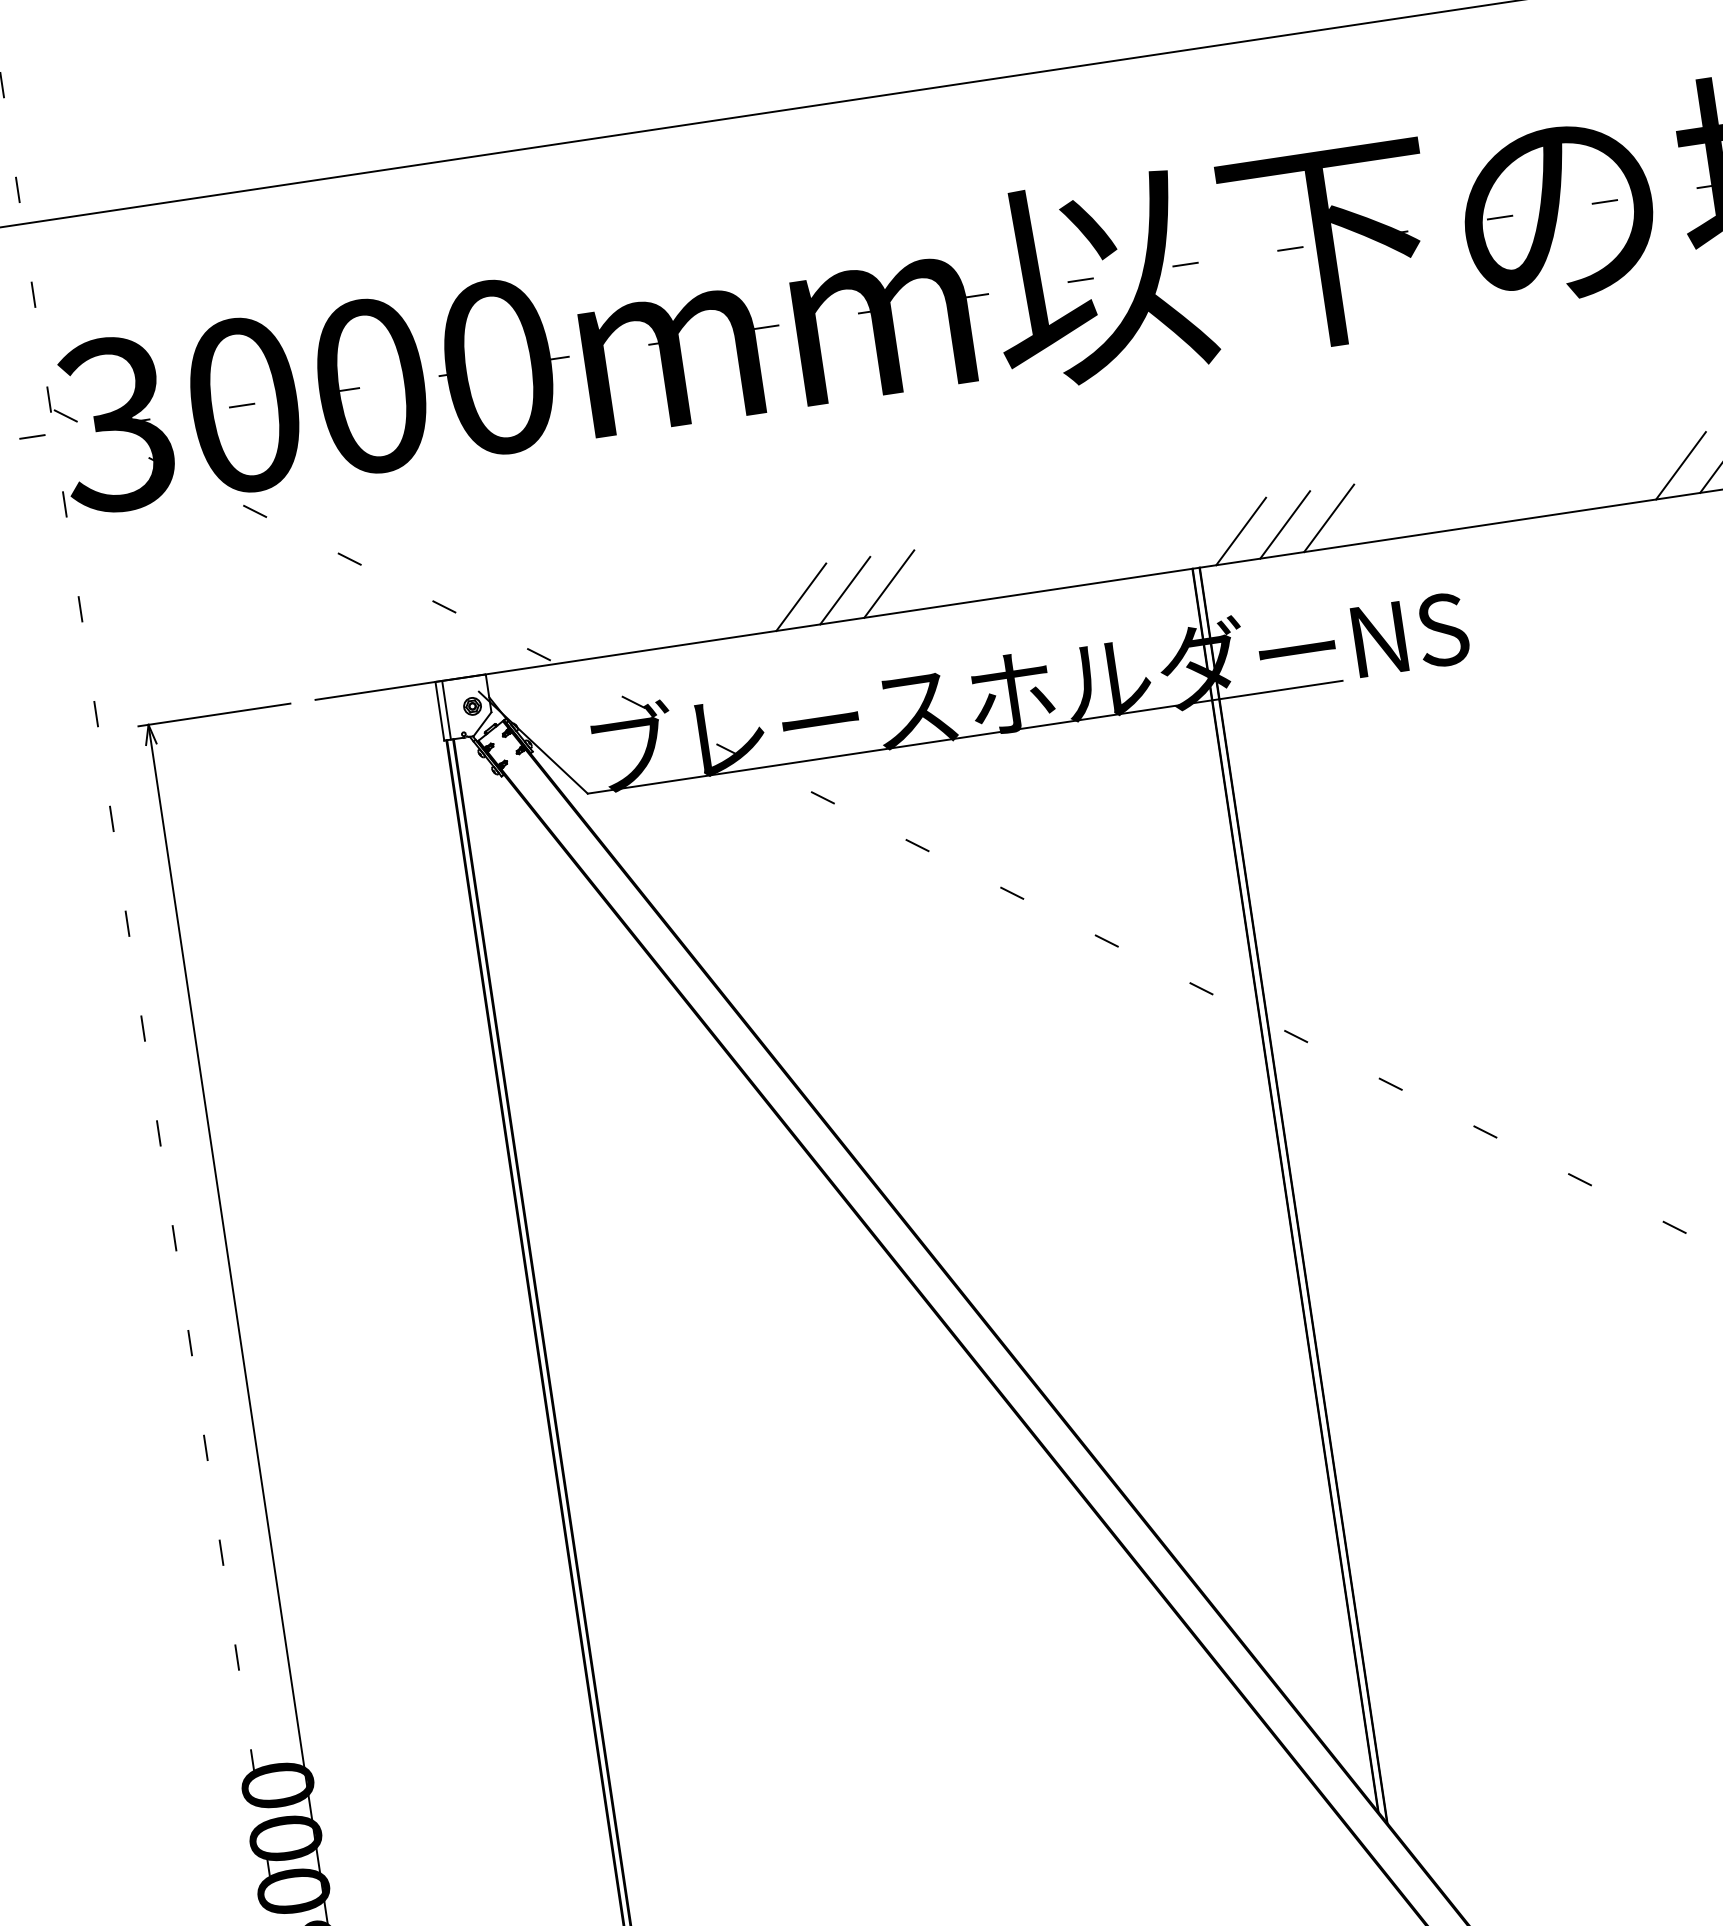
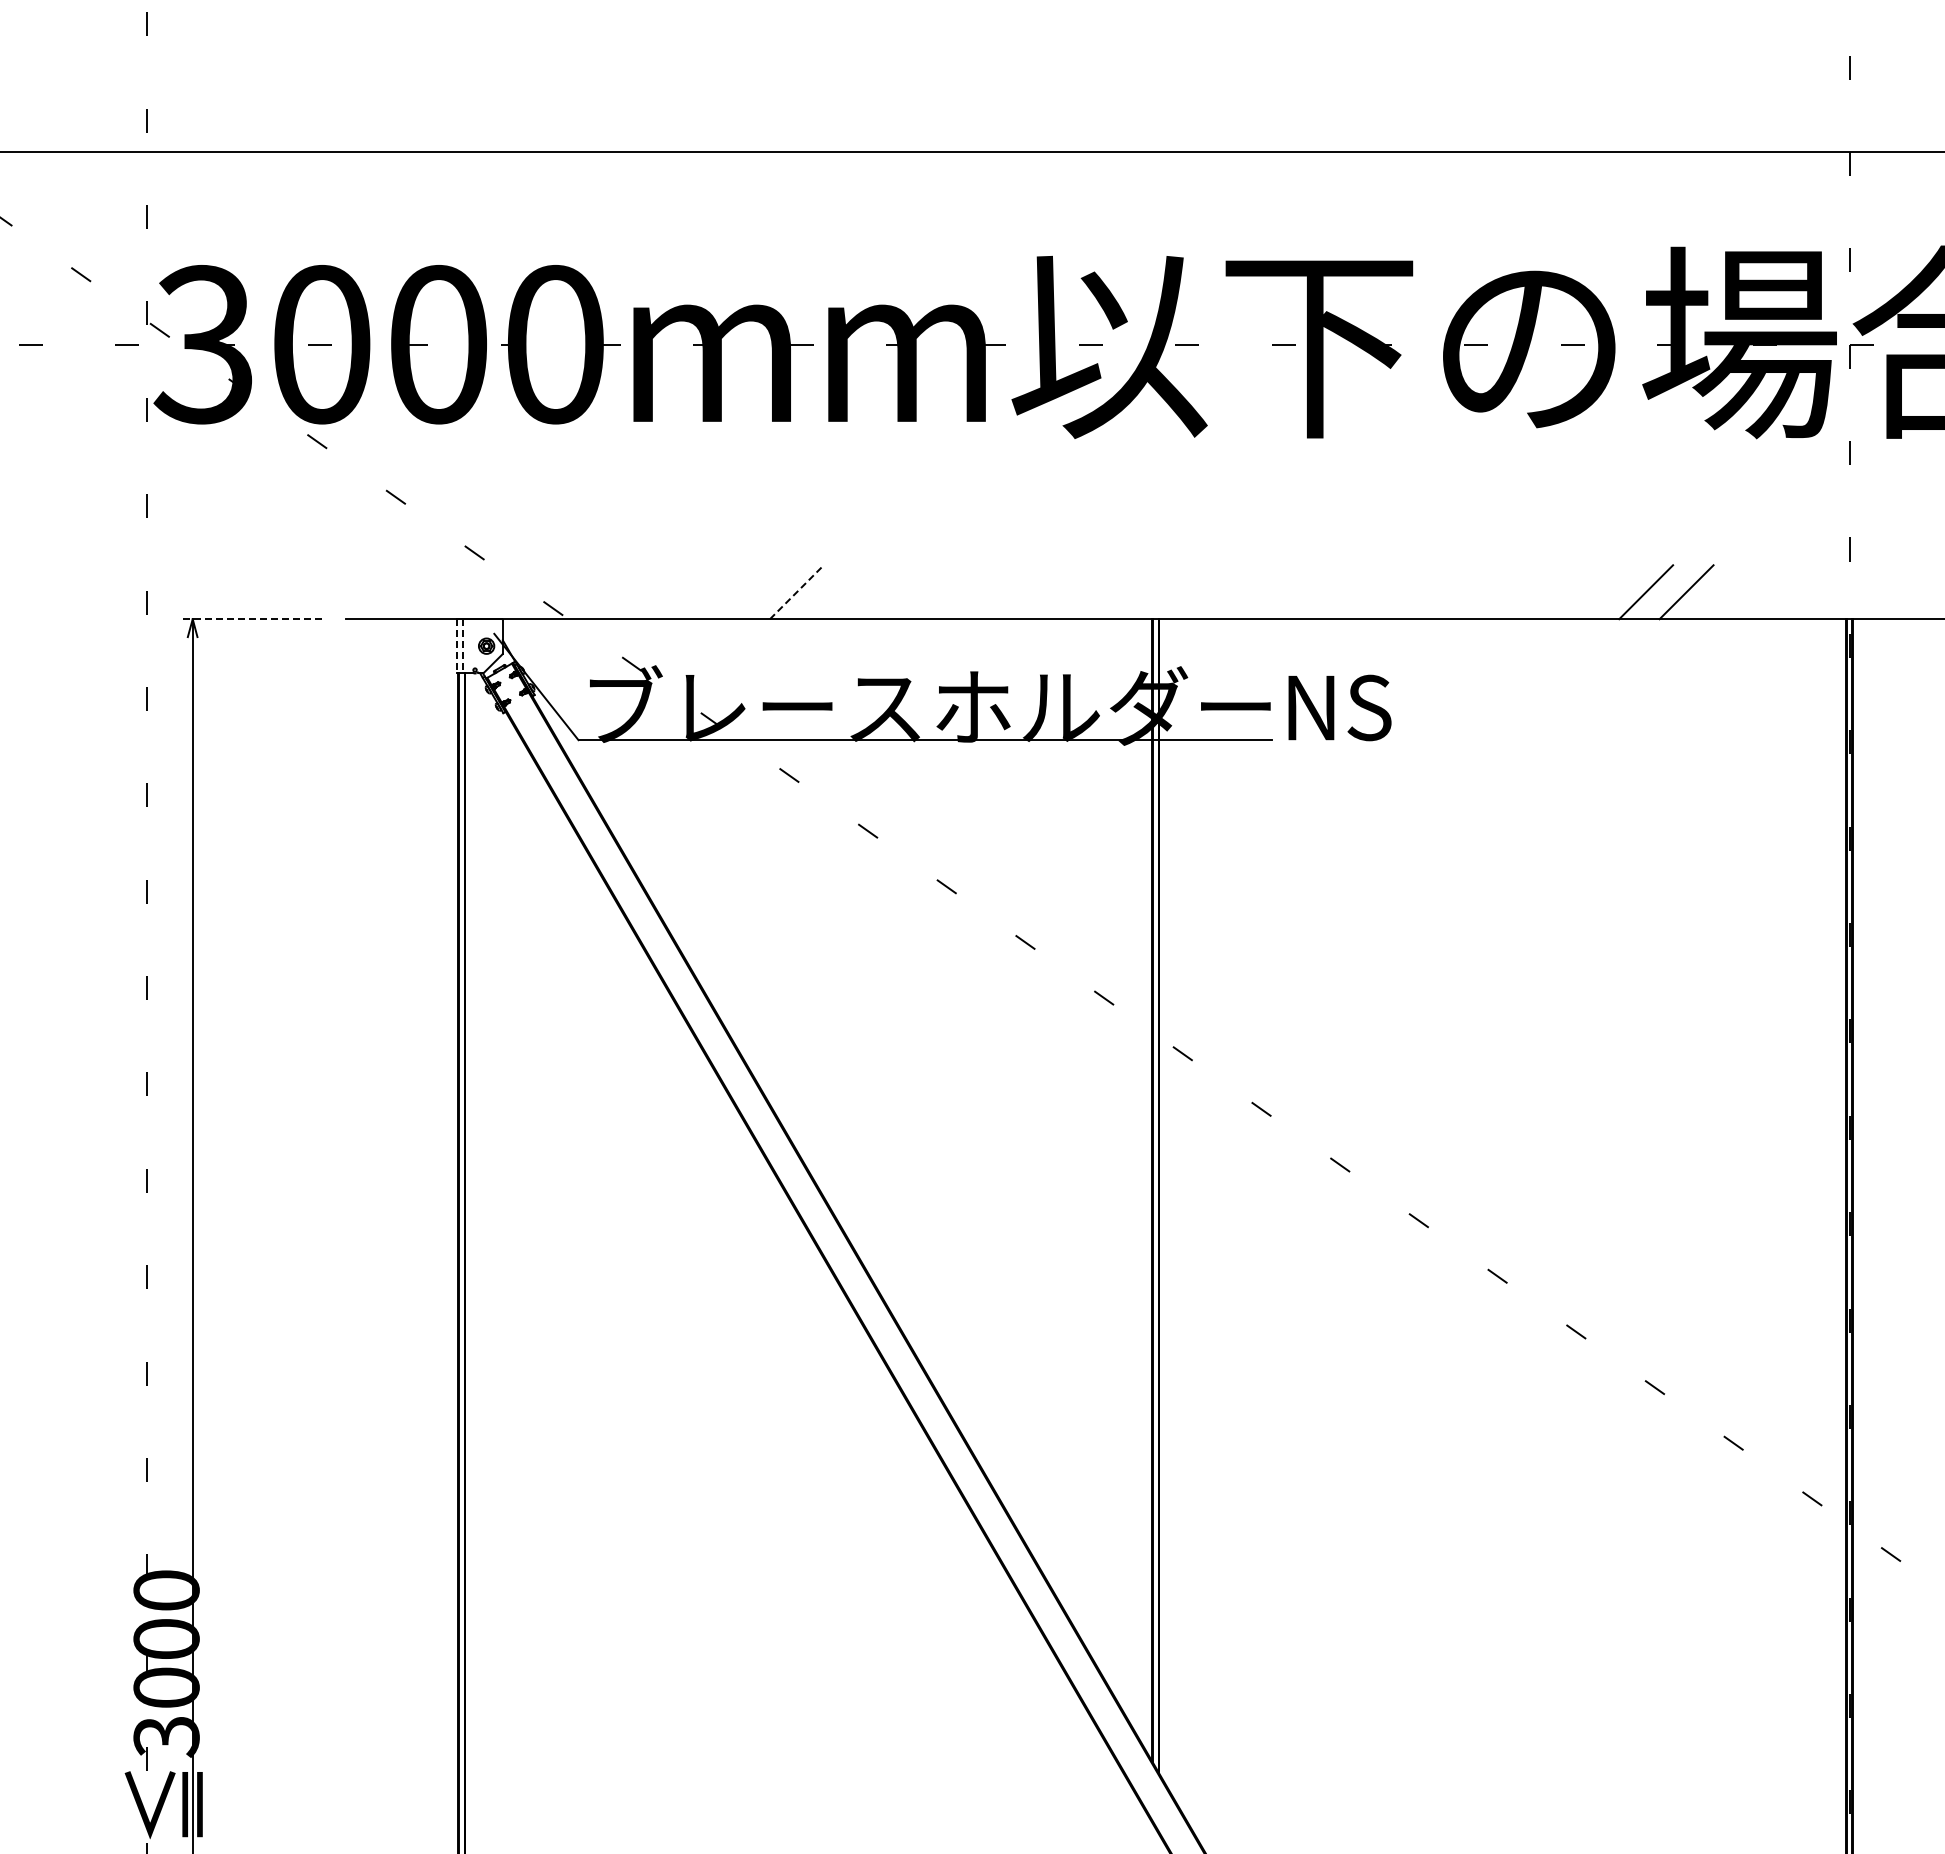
line: (1680, 466) -> (1605, 592), removed
line: (1329, 518) -> (1282, 592), removed
line: (1284, 525) -> (1241, 592), removed
line: (1241, 531) -> (1201, 592), removed
line: (889, 584) -> (877, 592), removed
line: (845, 590) -> (837, 592), removed
line: (801, 596) -> (797, 591), solid -> dashed
line: (446, 710) -> (462, 646), solid -> dashed
line: (439, 711) -> (456, 646), solid -> dashed
line: (214, 715) -> (253, 619), solid -> dashed

